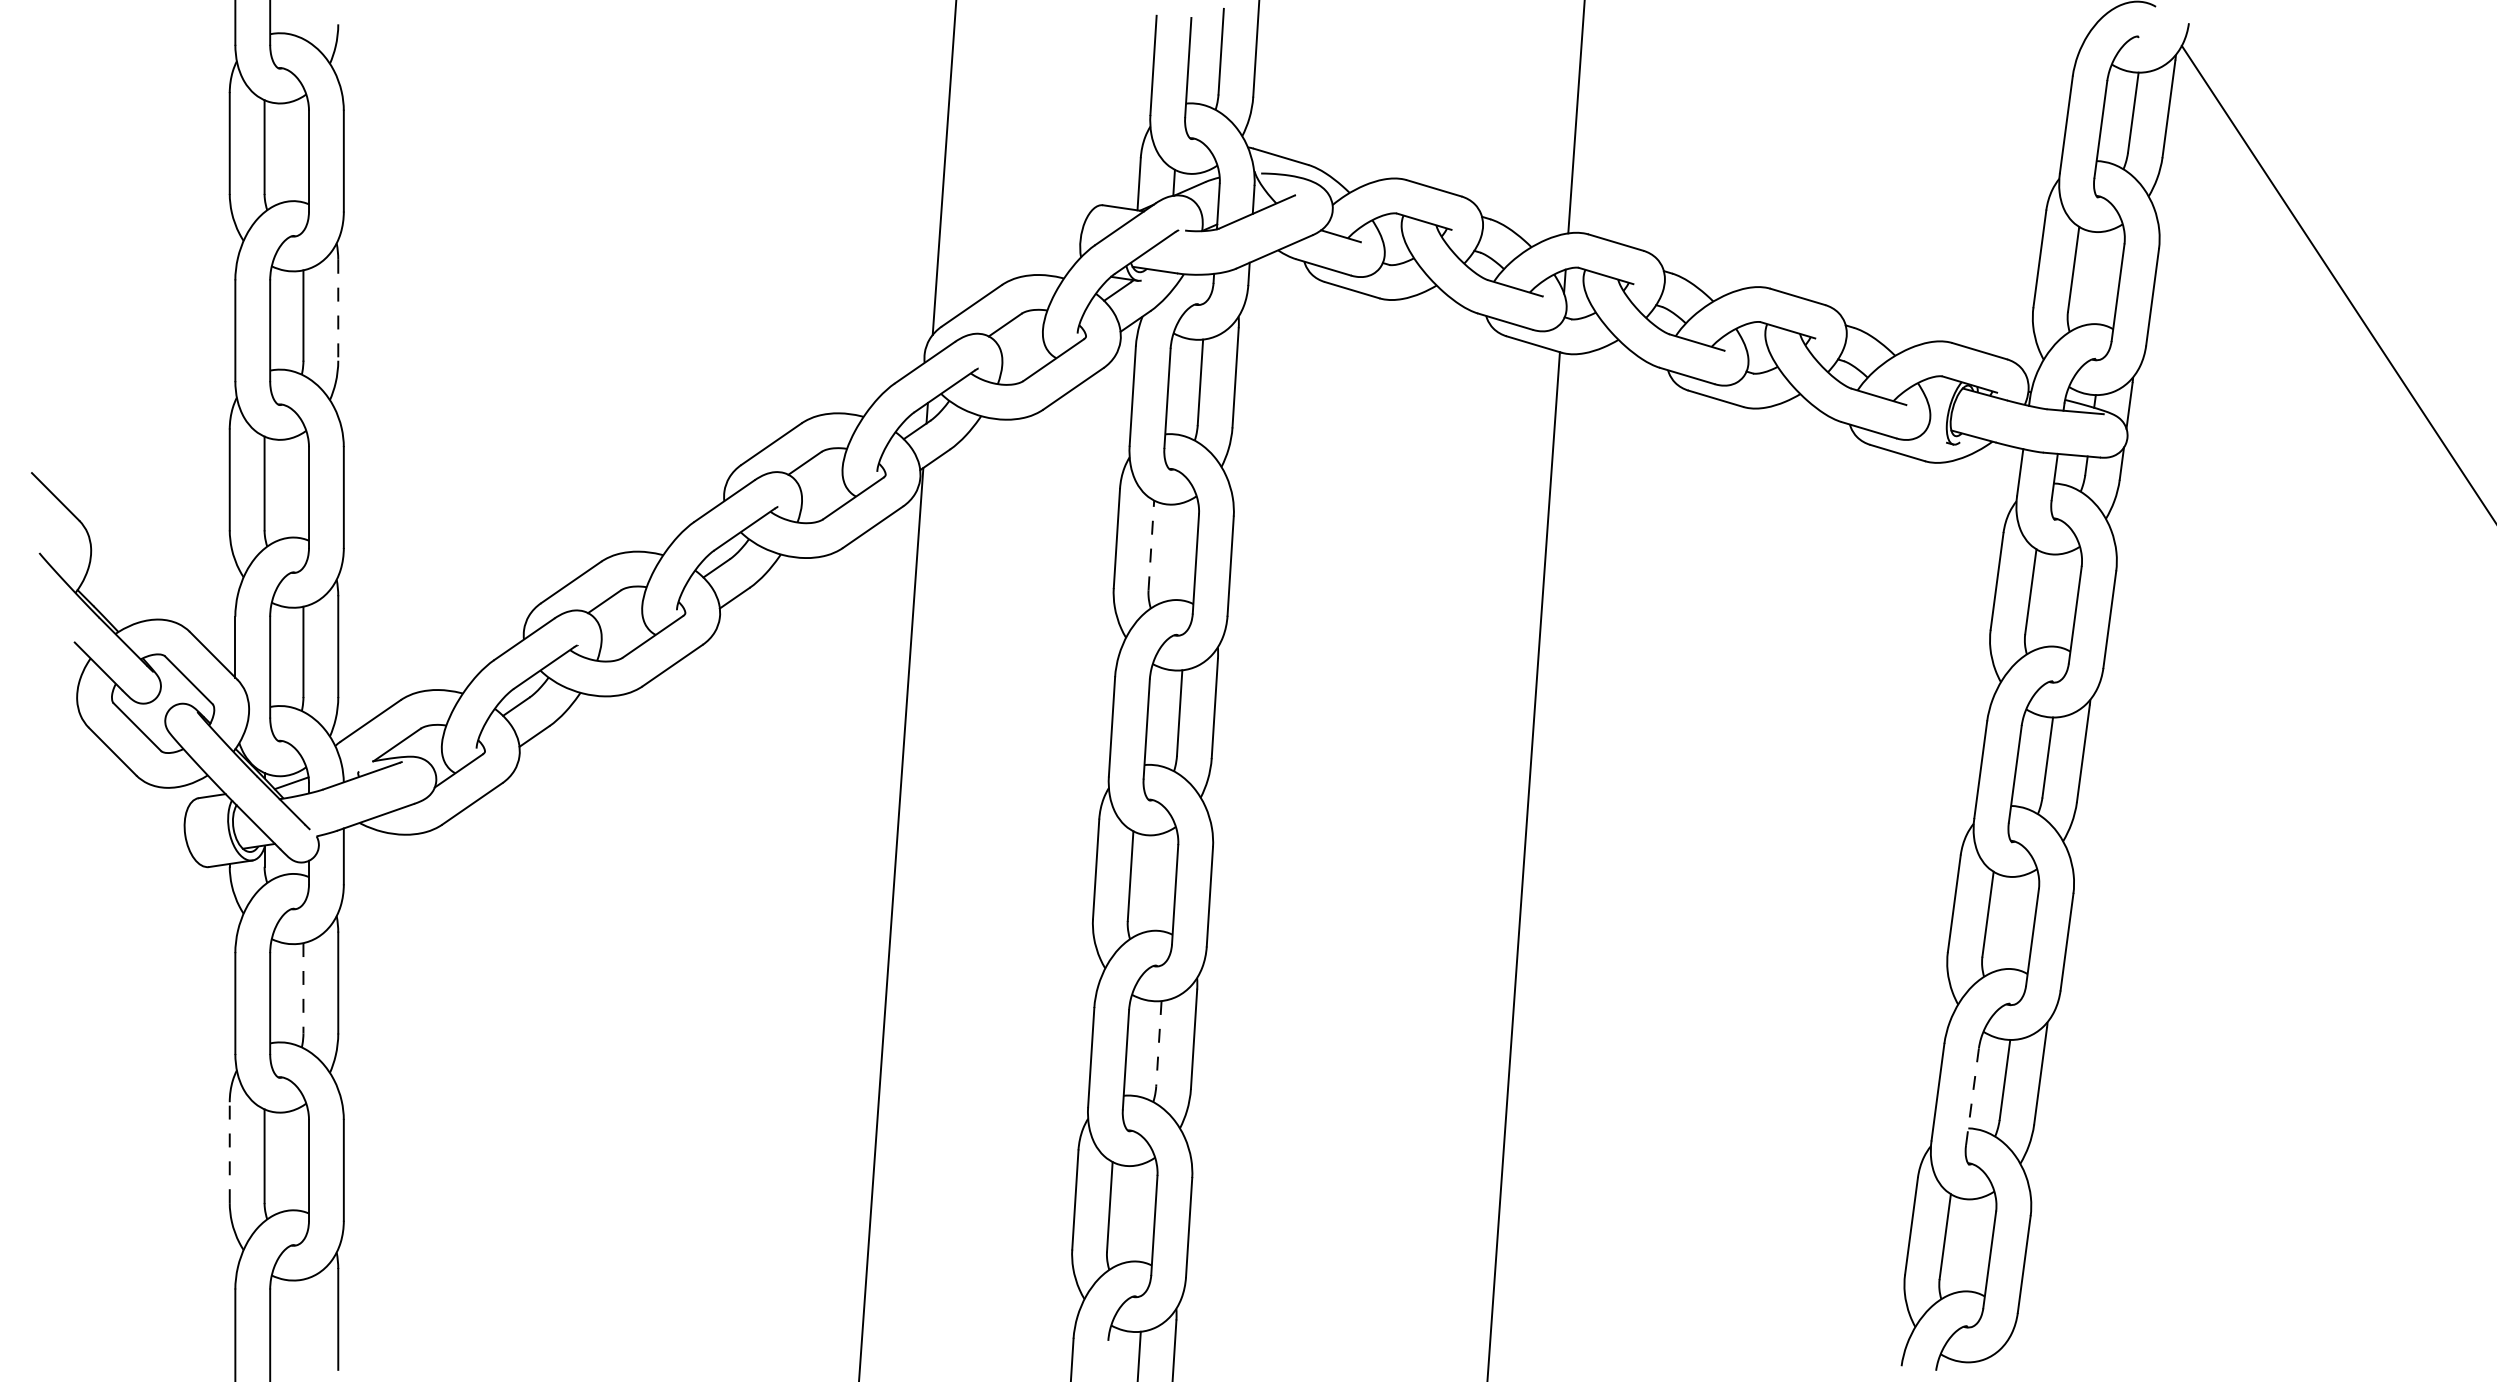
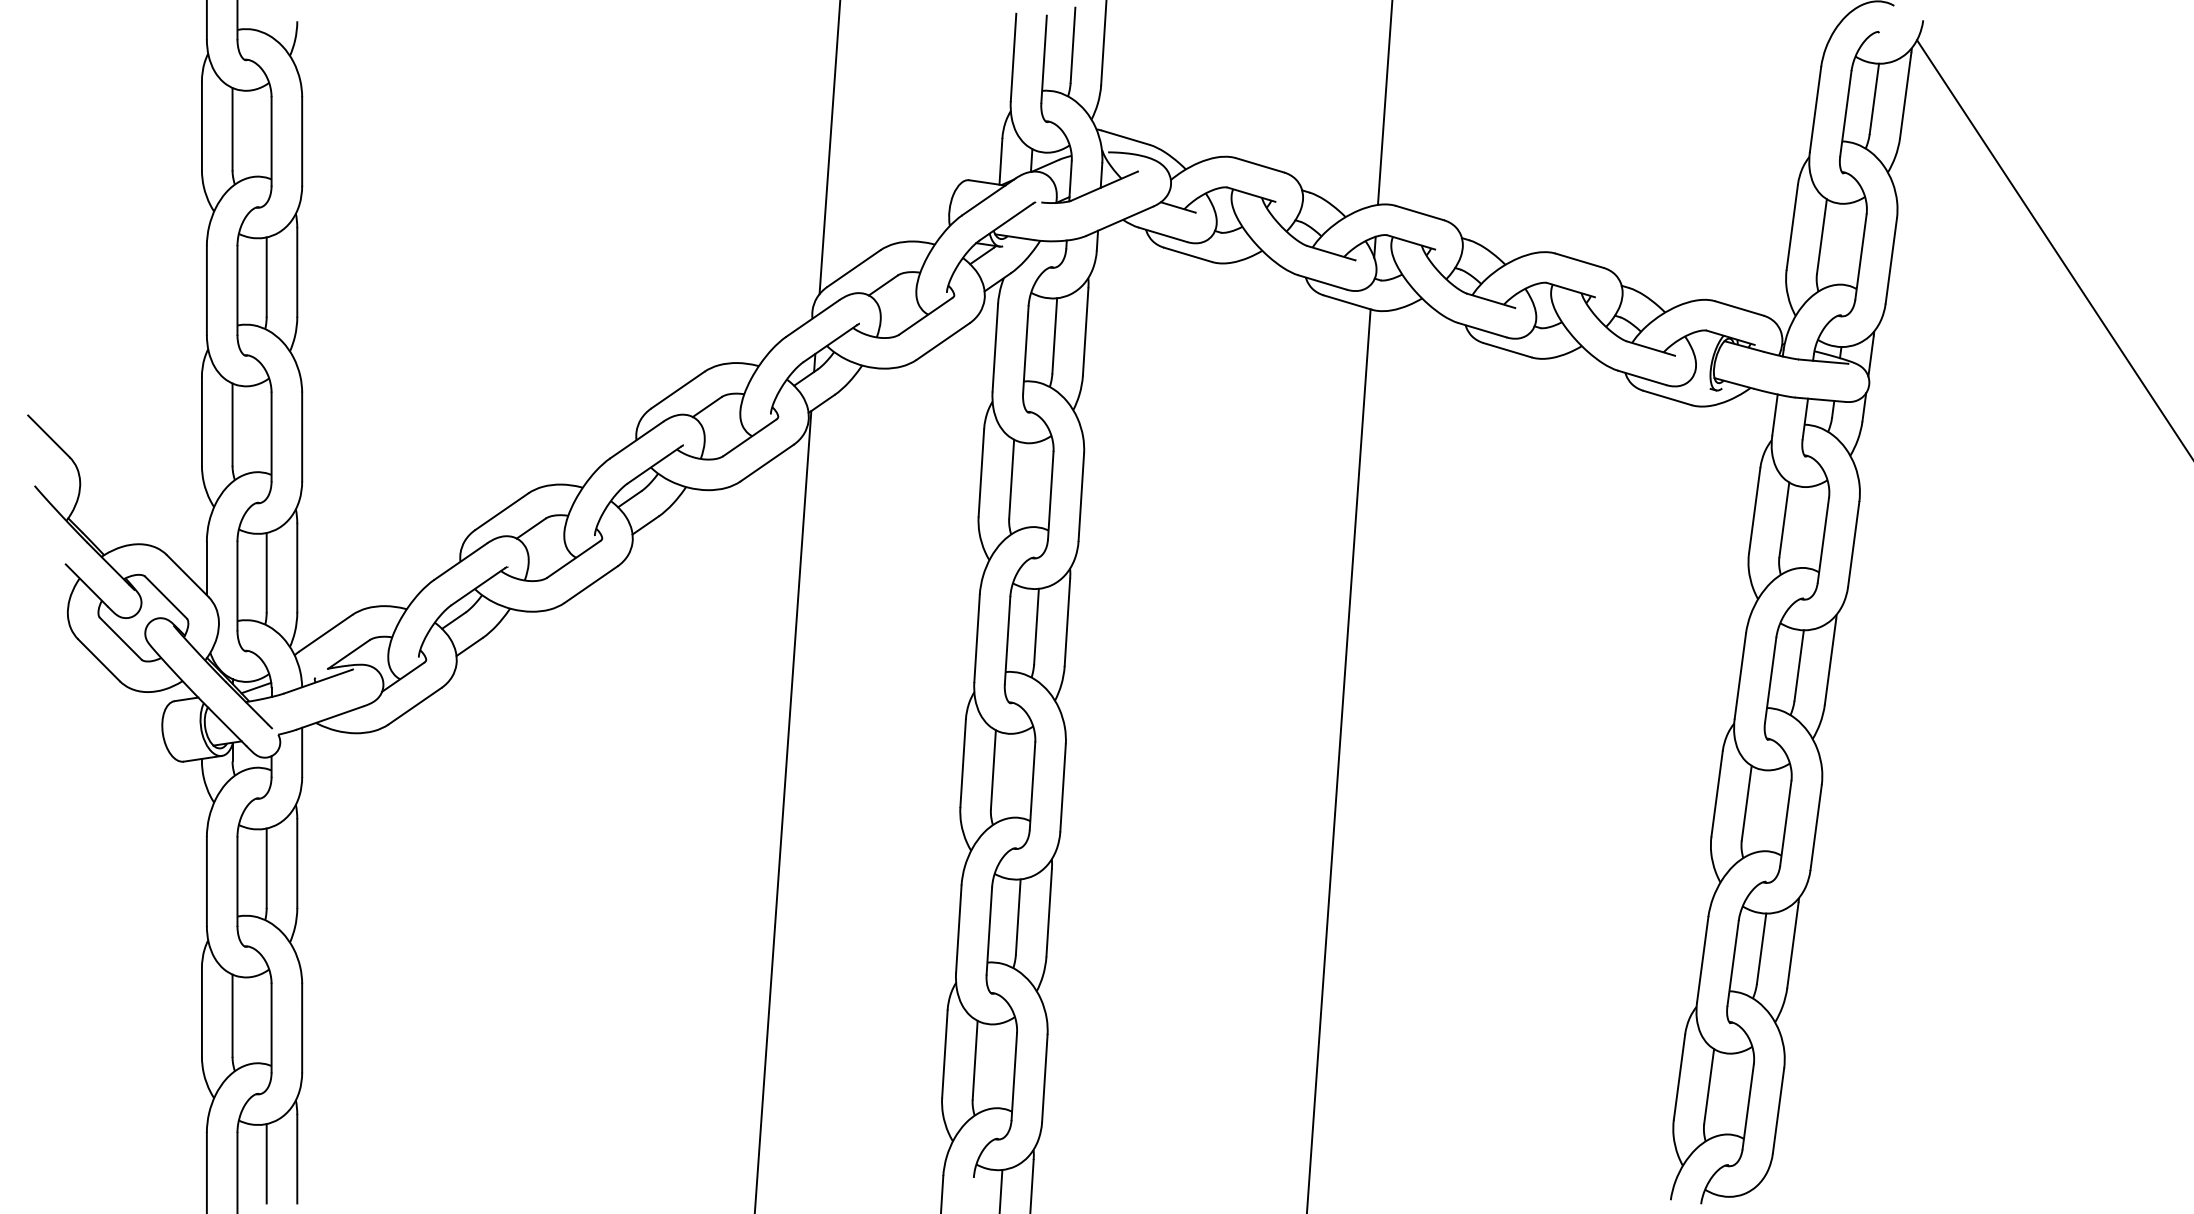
line: (338, 311) -> (297, 273), dashed -> solid
line: (1151, 544) -> (1011, 478), dashed -> solid
line: (303, 988) -> (266, 868), dashed -> solid
line: (1159, 1044) -> (1018, 917), dashed -> solid
line: (1972, 1096) -> (1733, 963), dashed -> solid
line: (229, 1152) -> (201, 1012), dashed -> solid
line: (303, 1324) -> (266, 1163), added

